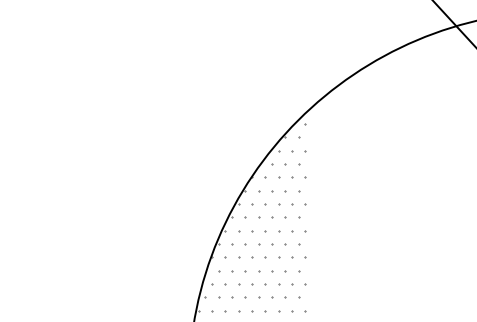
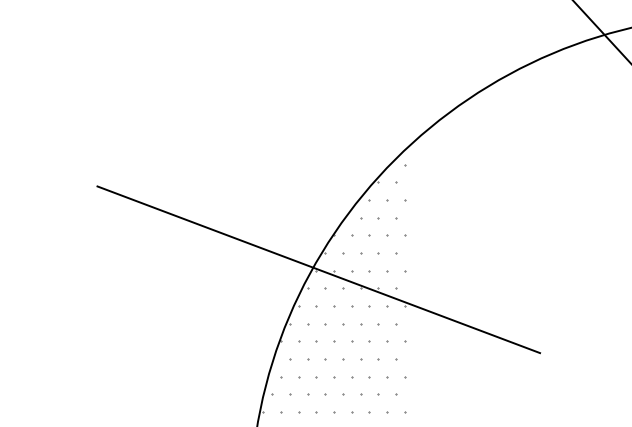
line: (240, 203) -> (318, 269), added

